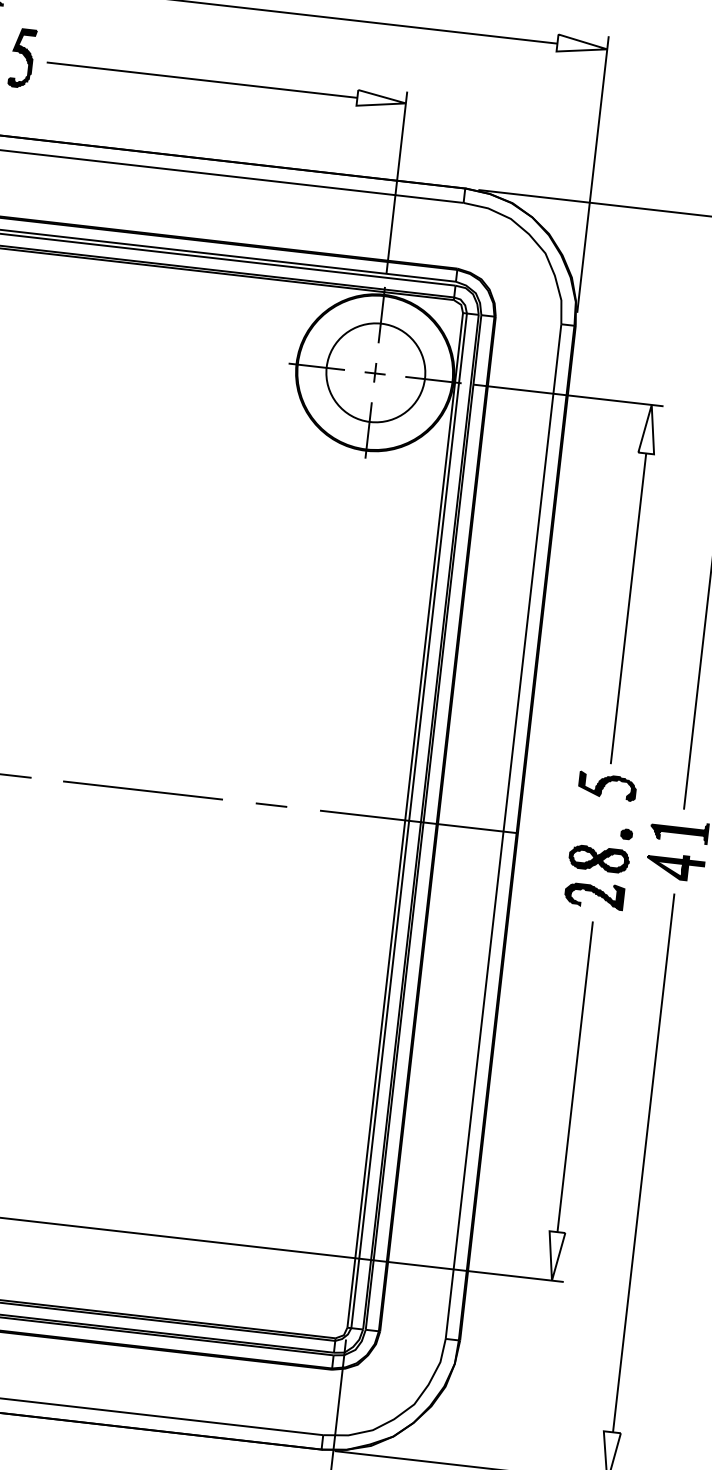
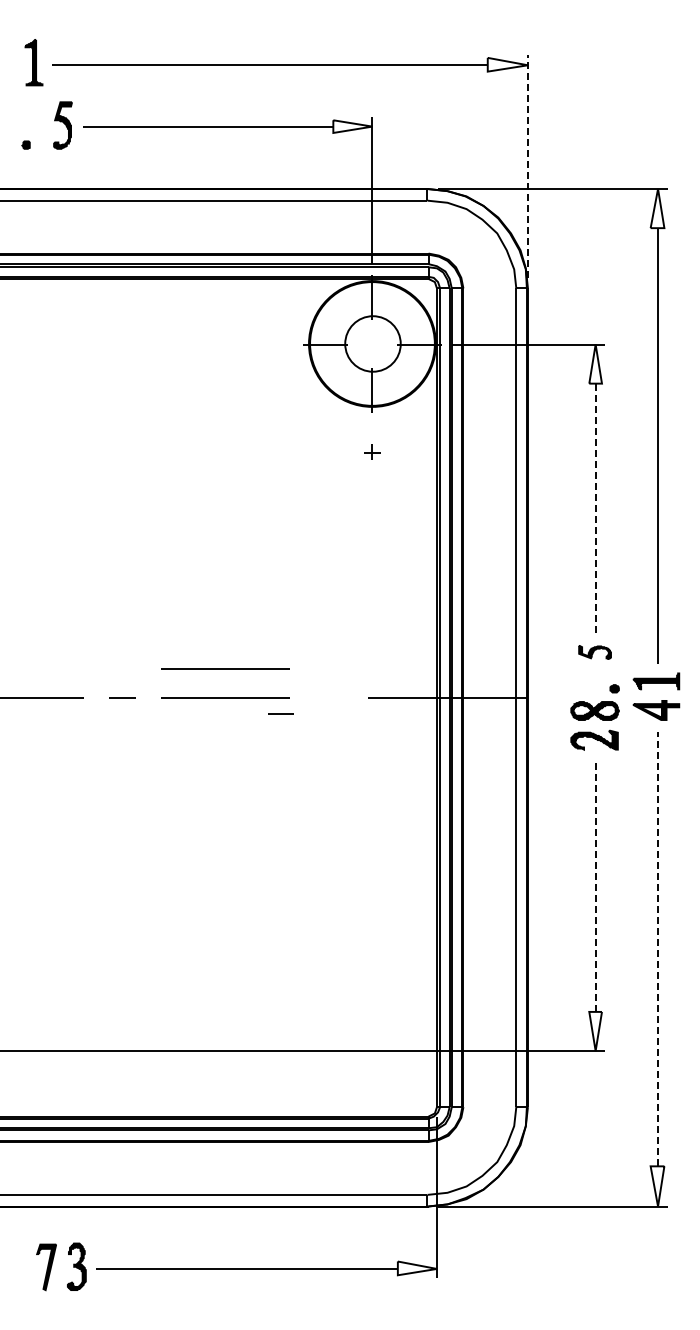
line: (592, 174) -> (527, 166), solid -> dashed
circle: (375, 372) -> (372, 343), size x0.7
part: (375, 372) -> (372, 451), moved
line: (628, 609) -> (595, 509), solid -> dashed
line: (147, 754) -> (225, 668), added
part: (606, 786) -> (594, 652), size x0.7
line: (270, 804) -> (280, 713), moved
line: (575, 1076) -> (595, 886), solid -> dashed
line: (644, 1162) -> (658, 948), solid -> dashed

